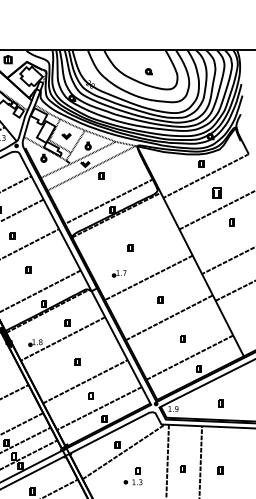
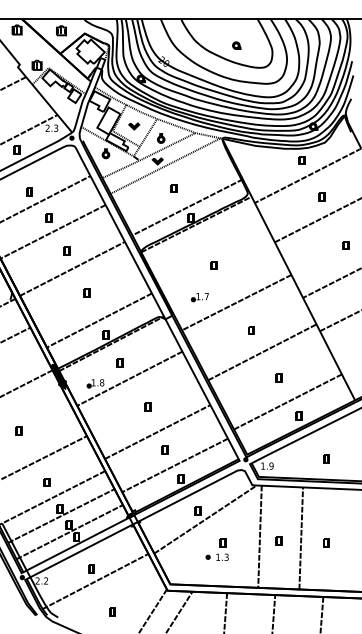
part: (101, 175) -> (173, 188), moved
part: (216, 192) -> (321, 196), size x0.62
part: (231, 222) -> (345, 245), moved
part: (66, 322) -> (119, 362), moved

